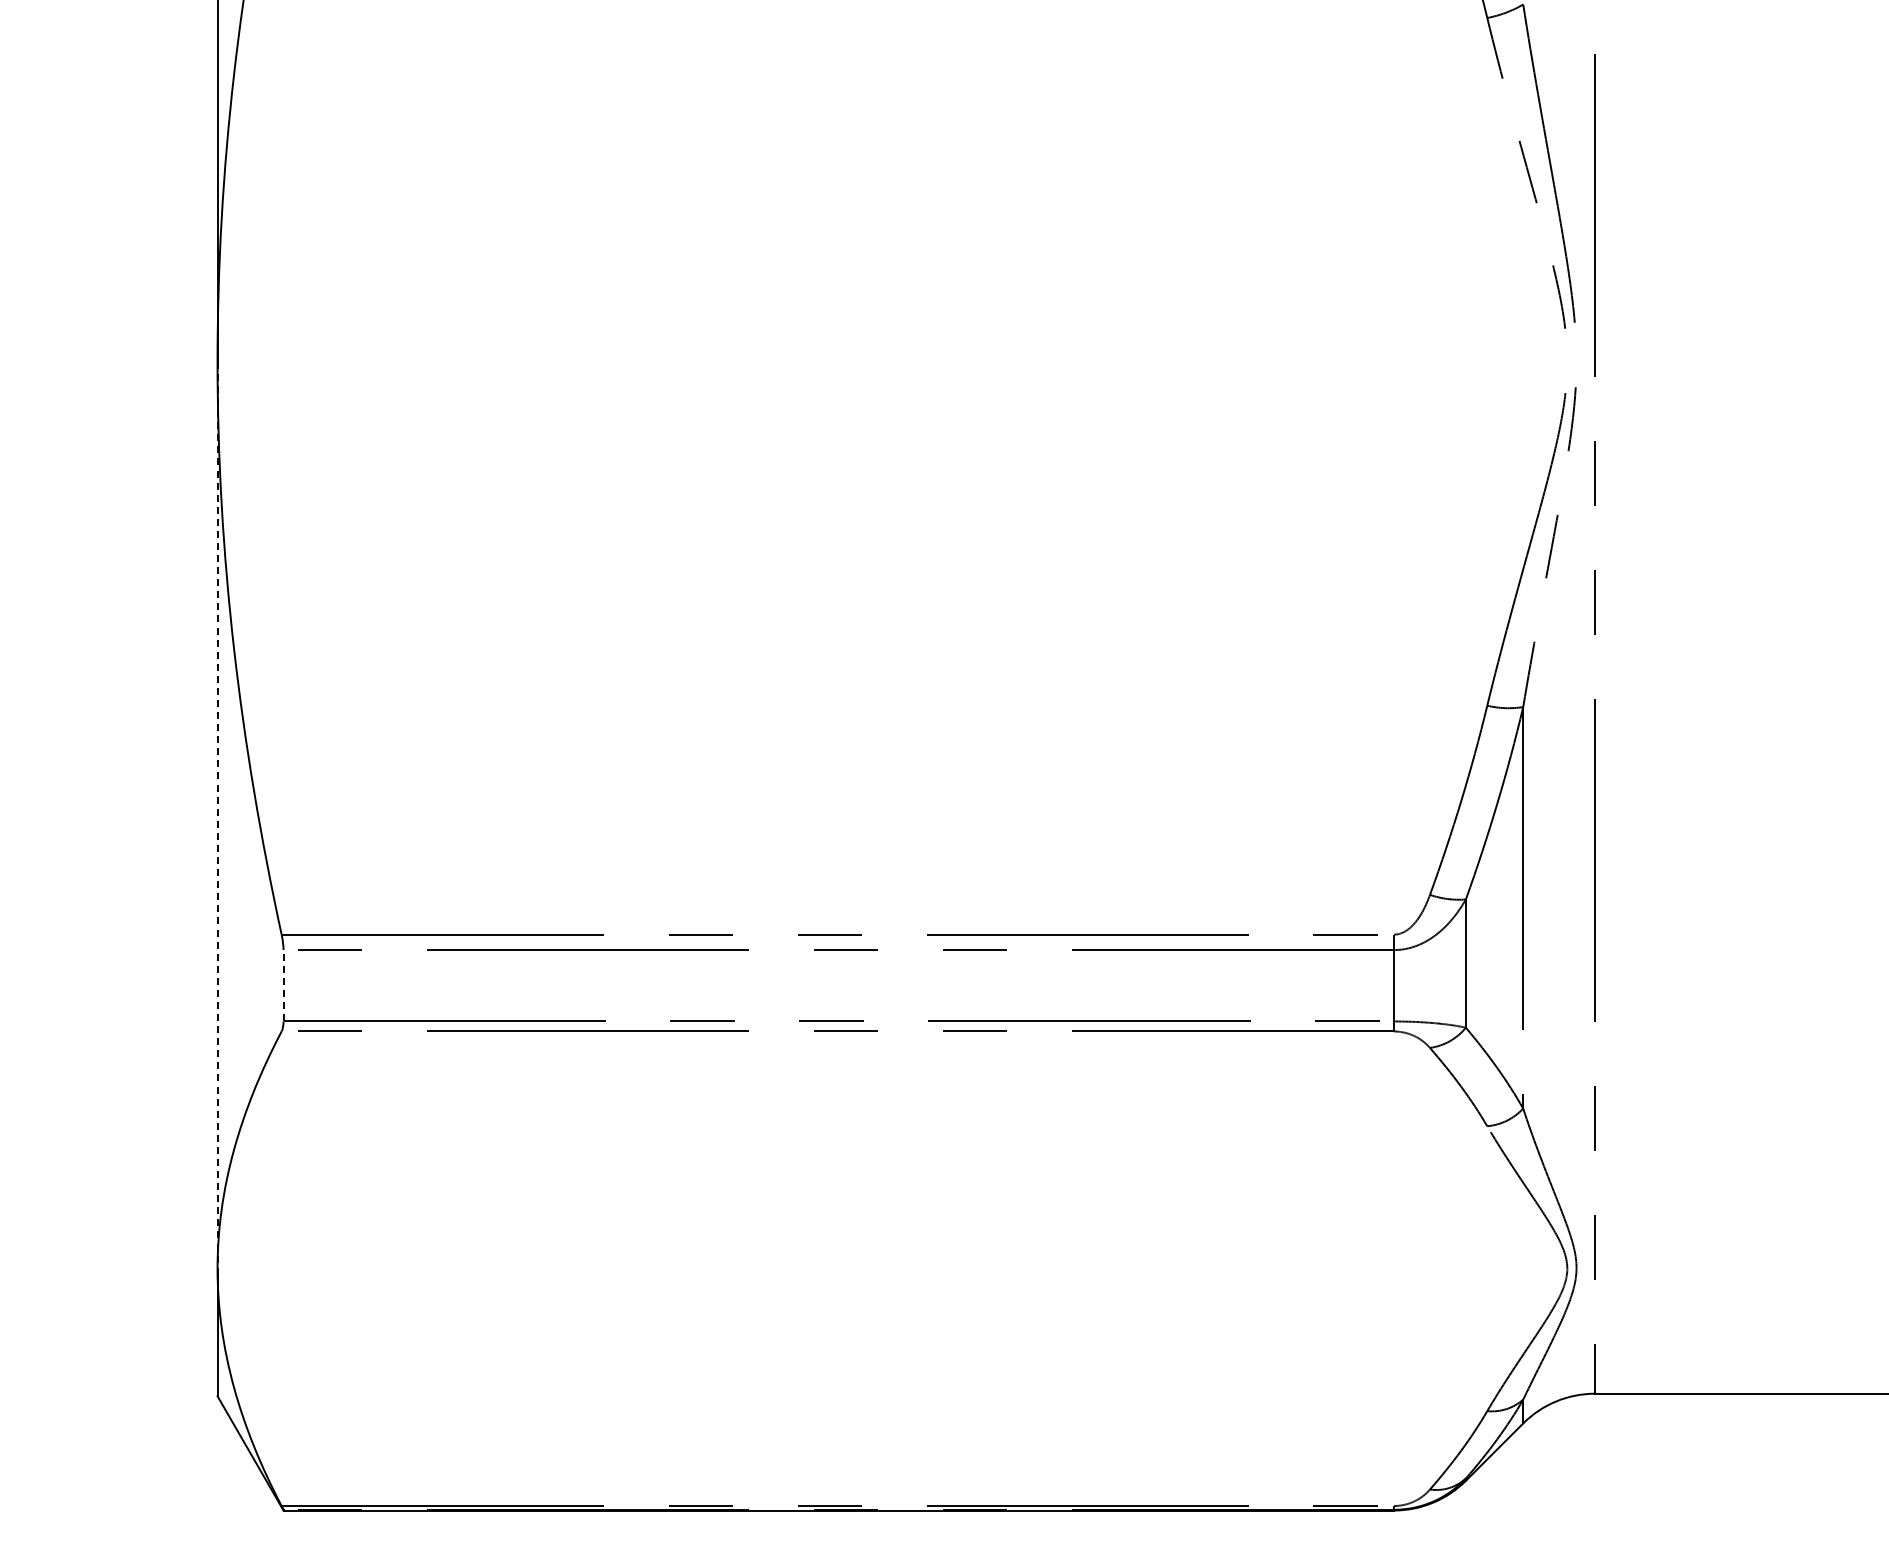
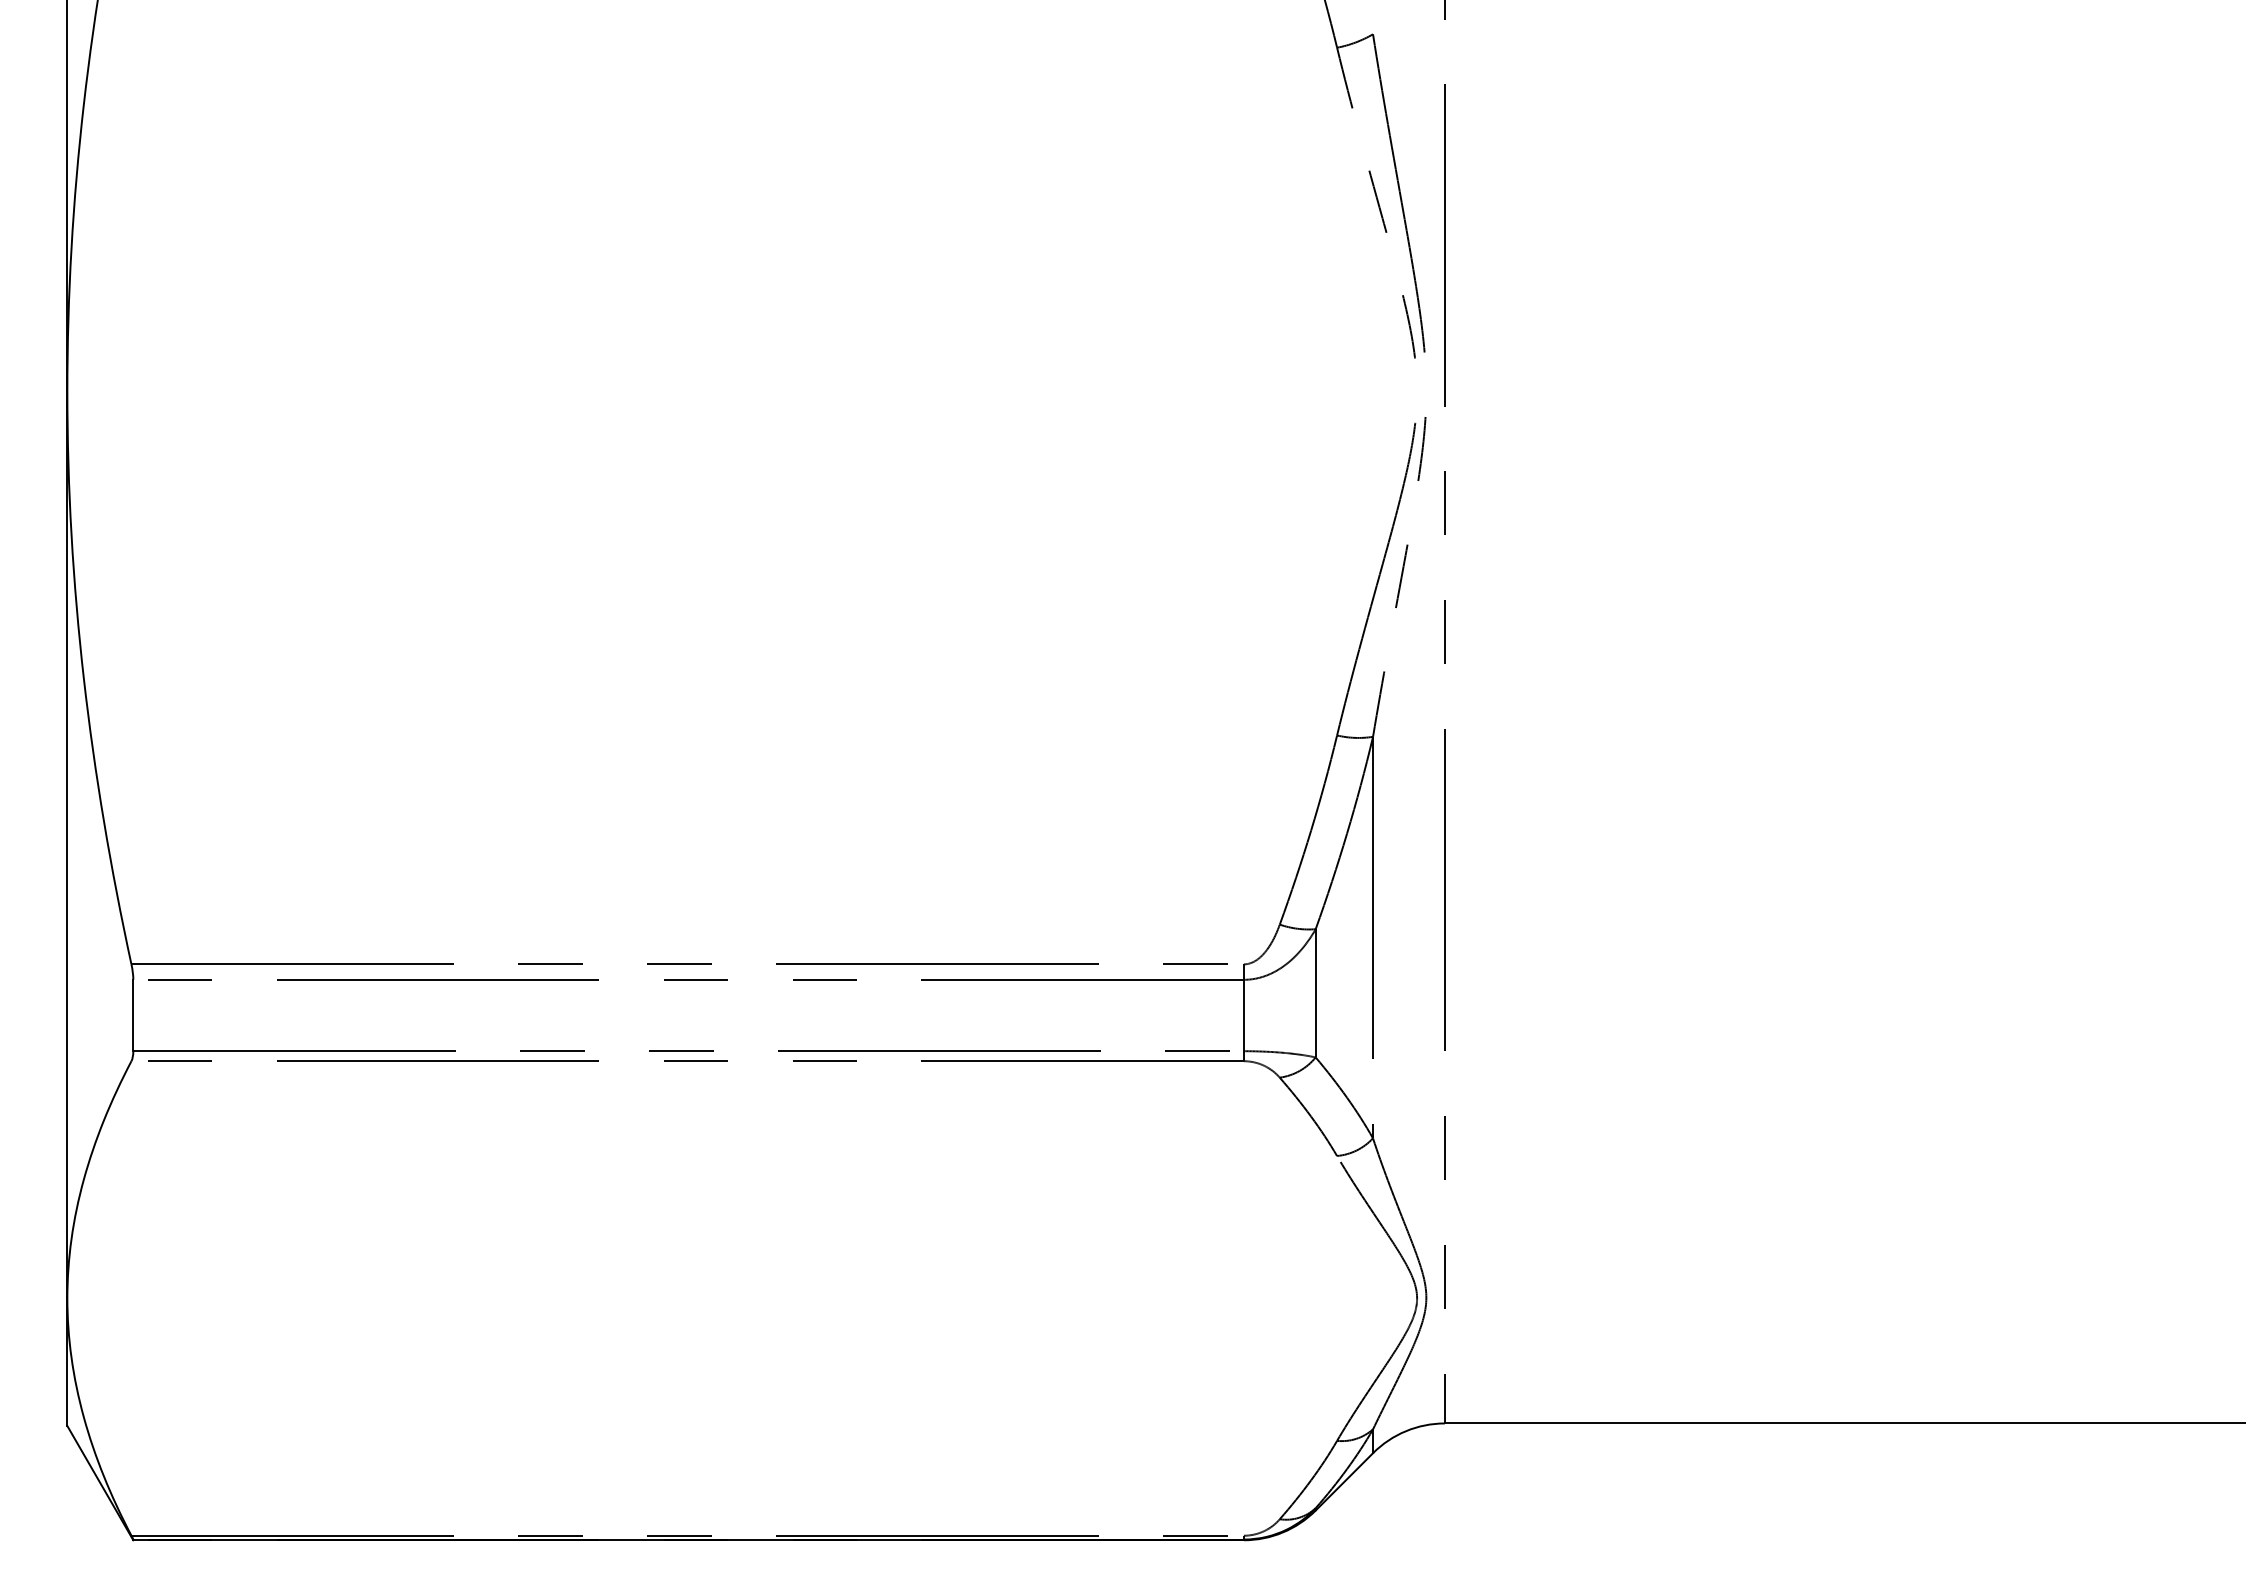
line: (217, 815) -> (67, 845), dashed -> solid
line: (283, 985) -> (133, 1015), dashed -> solid

